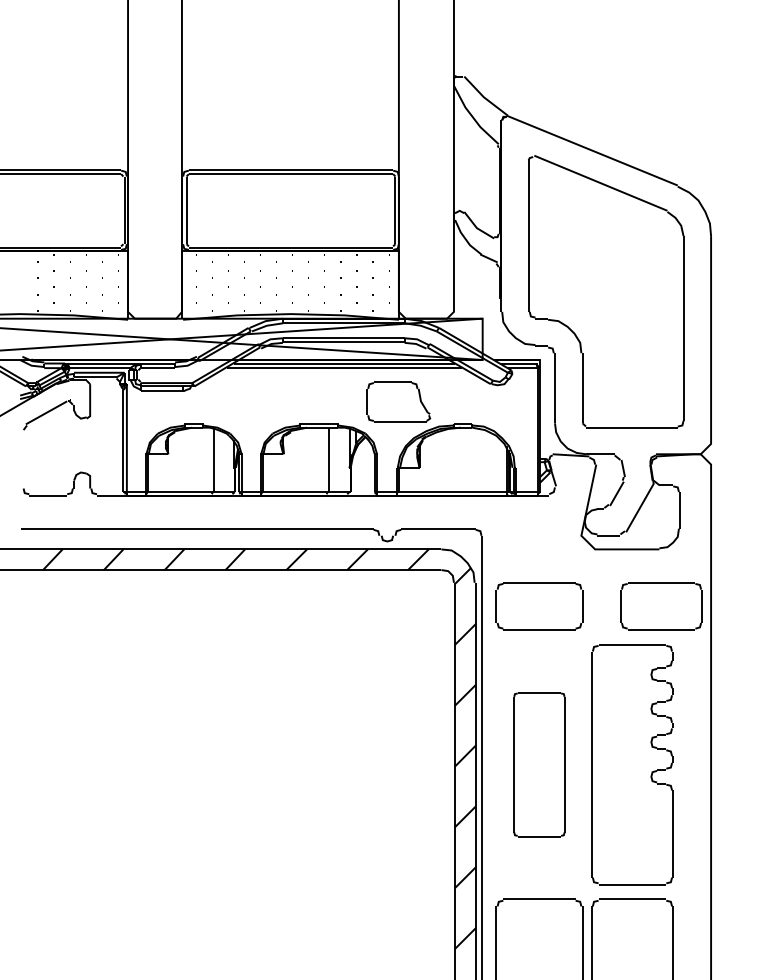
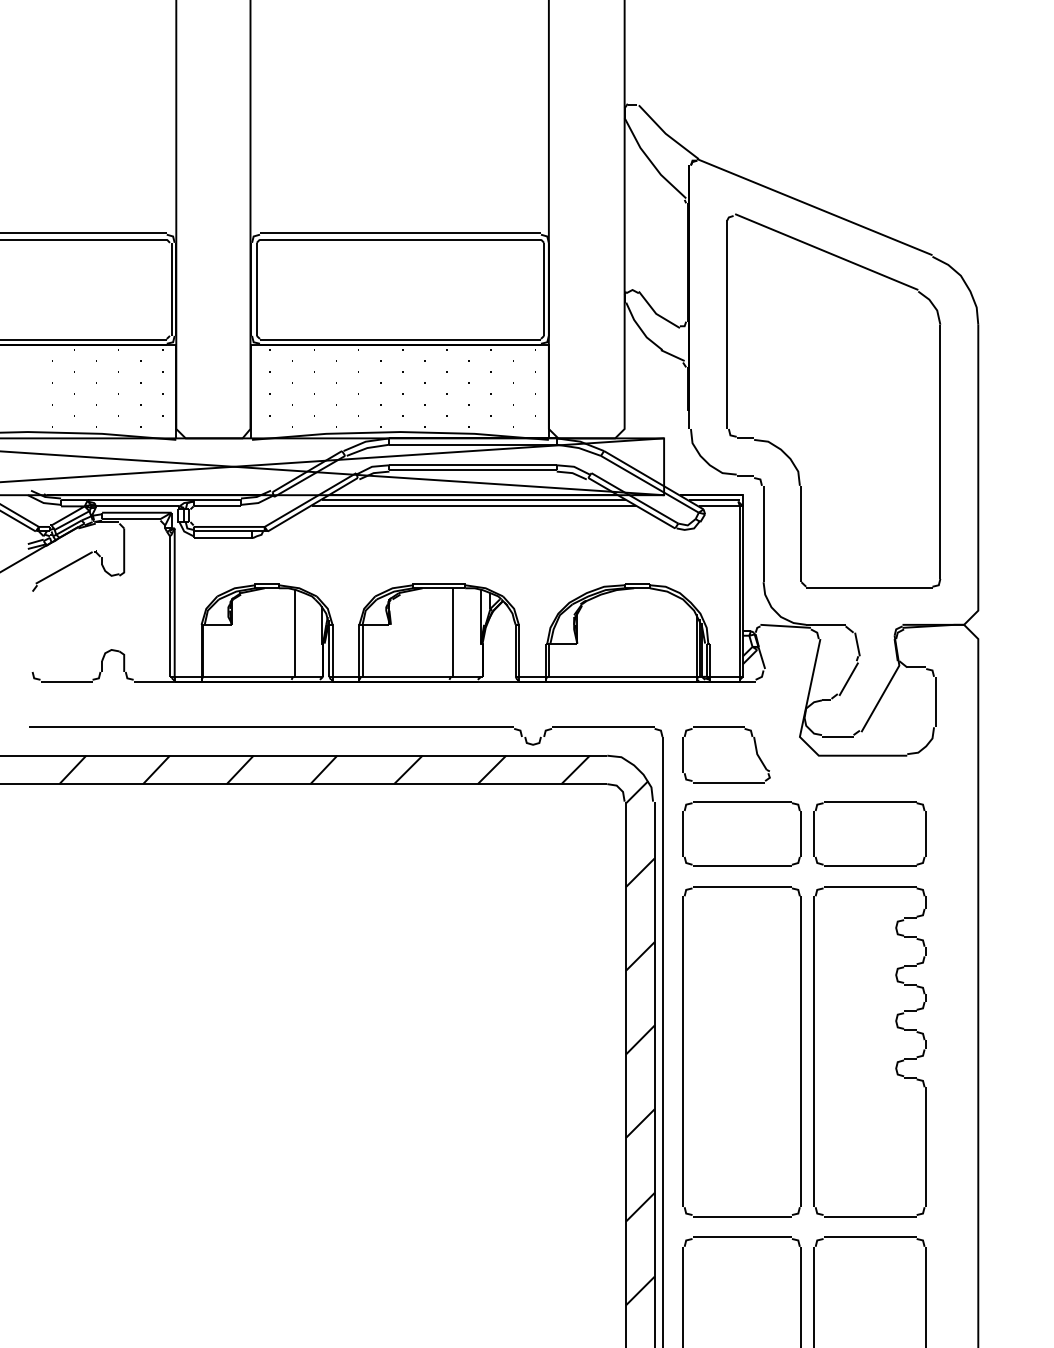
part: (398, 382) -> (726, 727), moved
part: (661, 605) -> (869, 833), moved
part: (538, 764) -> (741, 1051), size x1.67

